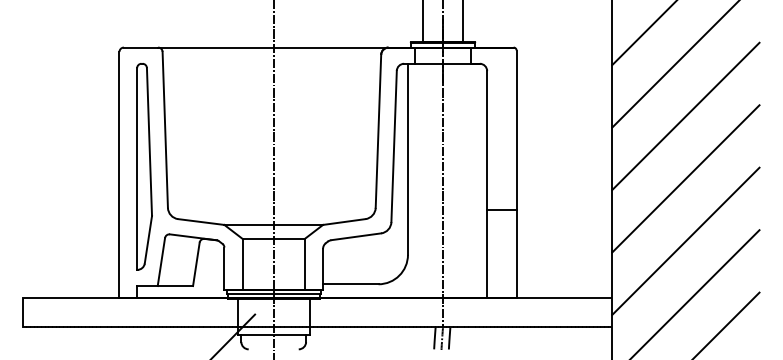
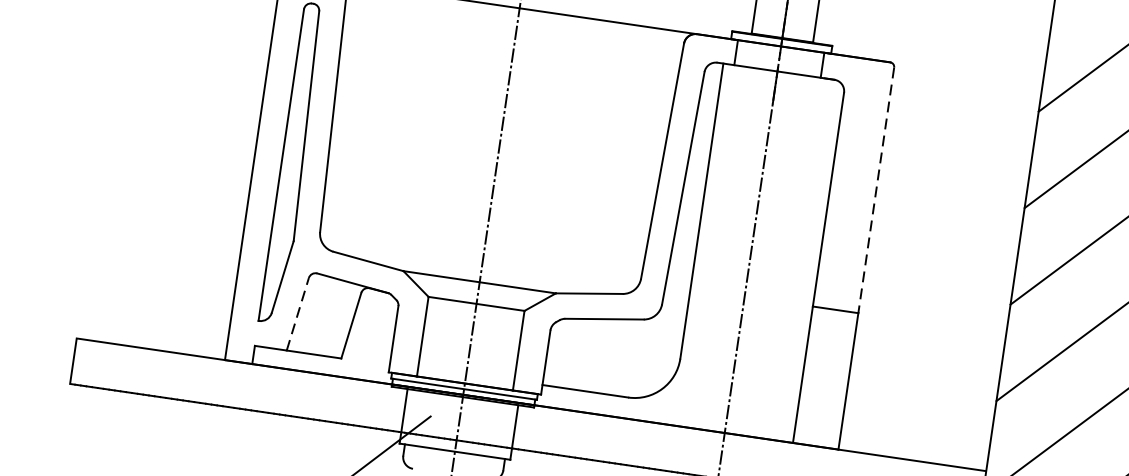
line: (516, 130) -> (875, 191), solid -> dashed
line: (161, 261) -> (298, 313), solid -> dashed

